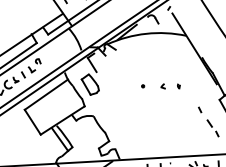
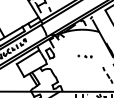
part: (159, 86) -> (84, 56), size x0.7

